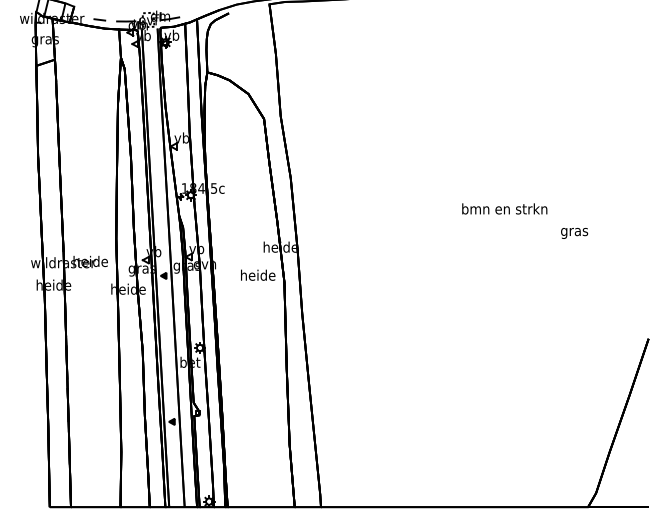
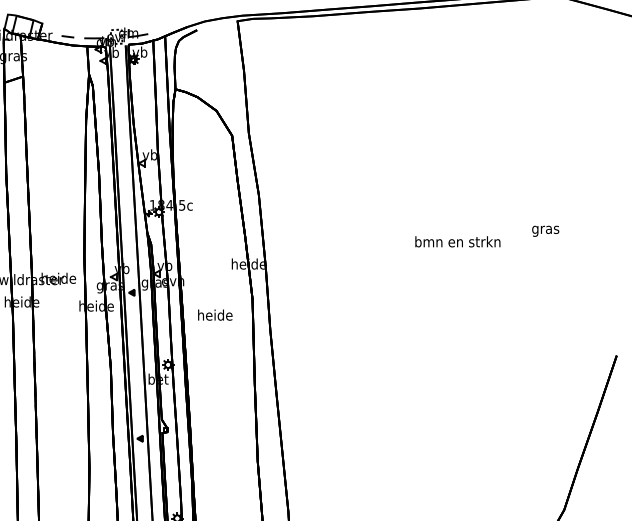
text: (504, 208) -> (457, 241), moved
text: (574, 233) -> (545, 231), moved
text: (258, 274) -> (215, 314), moved

